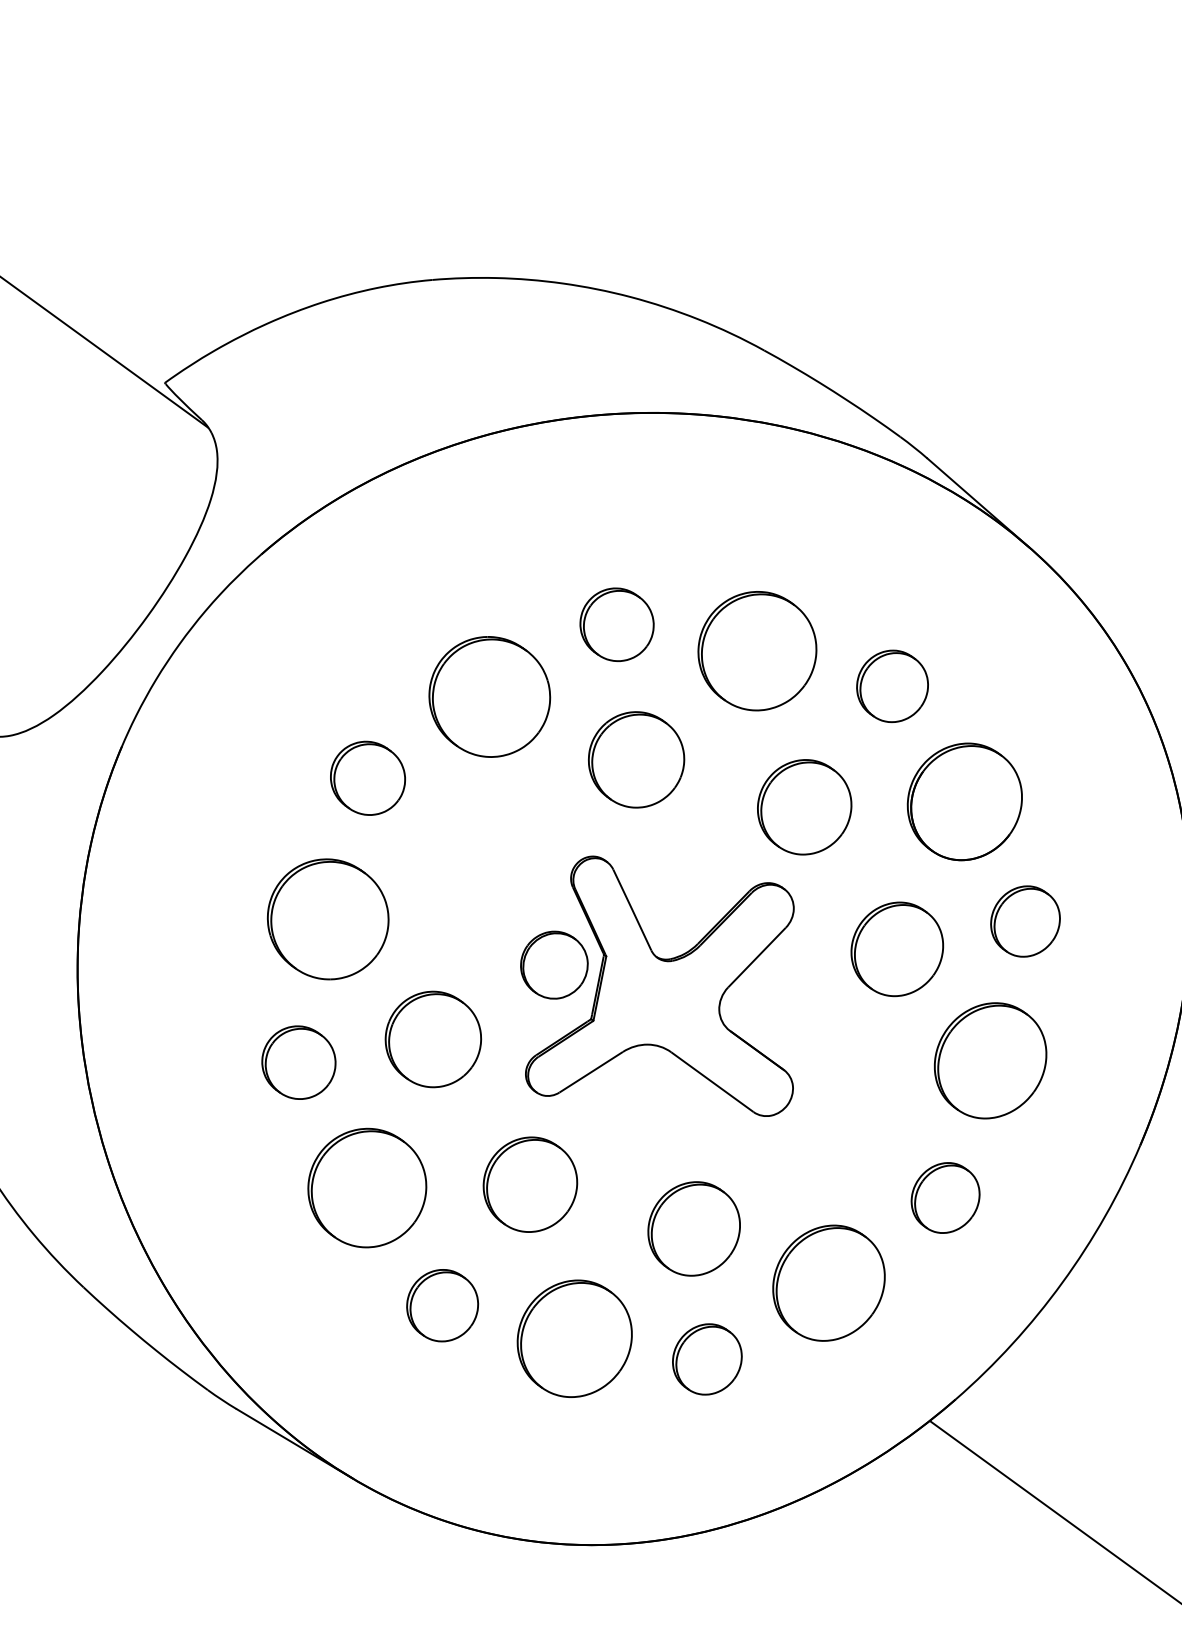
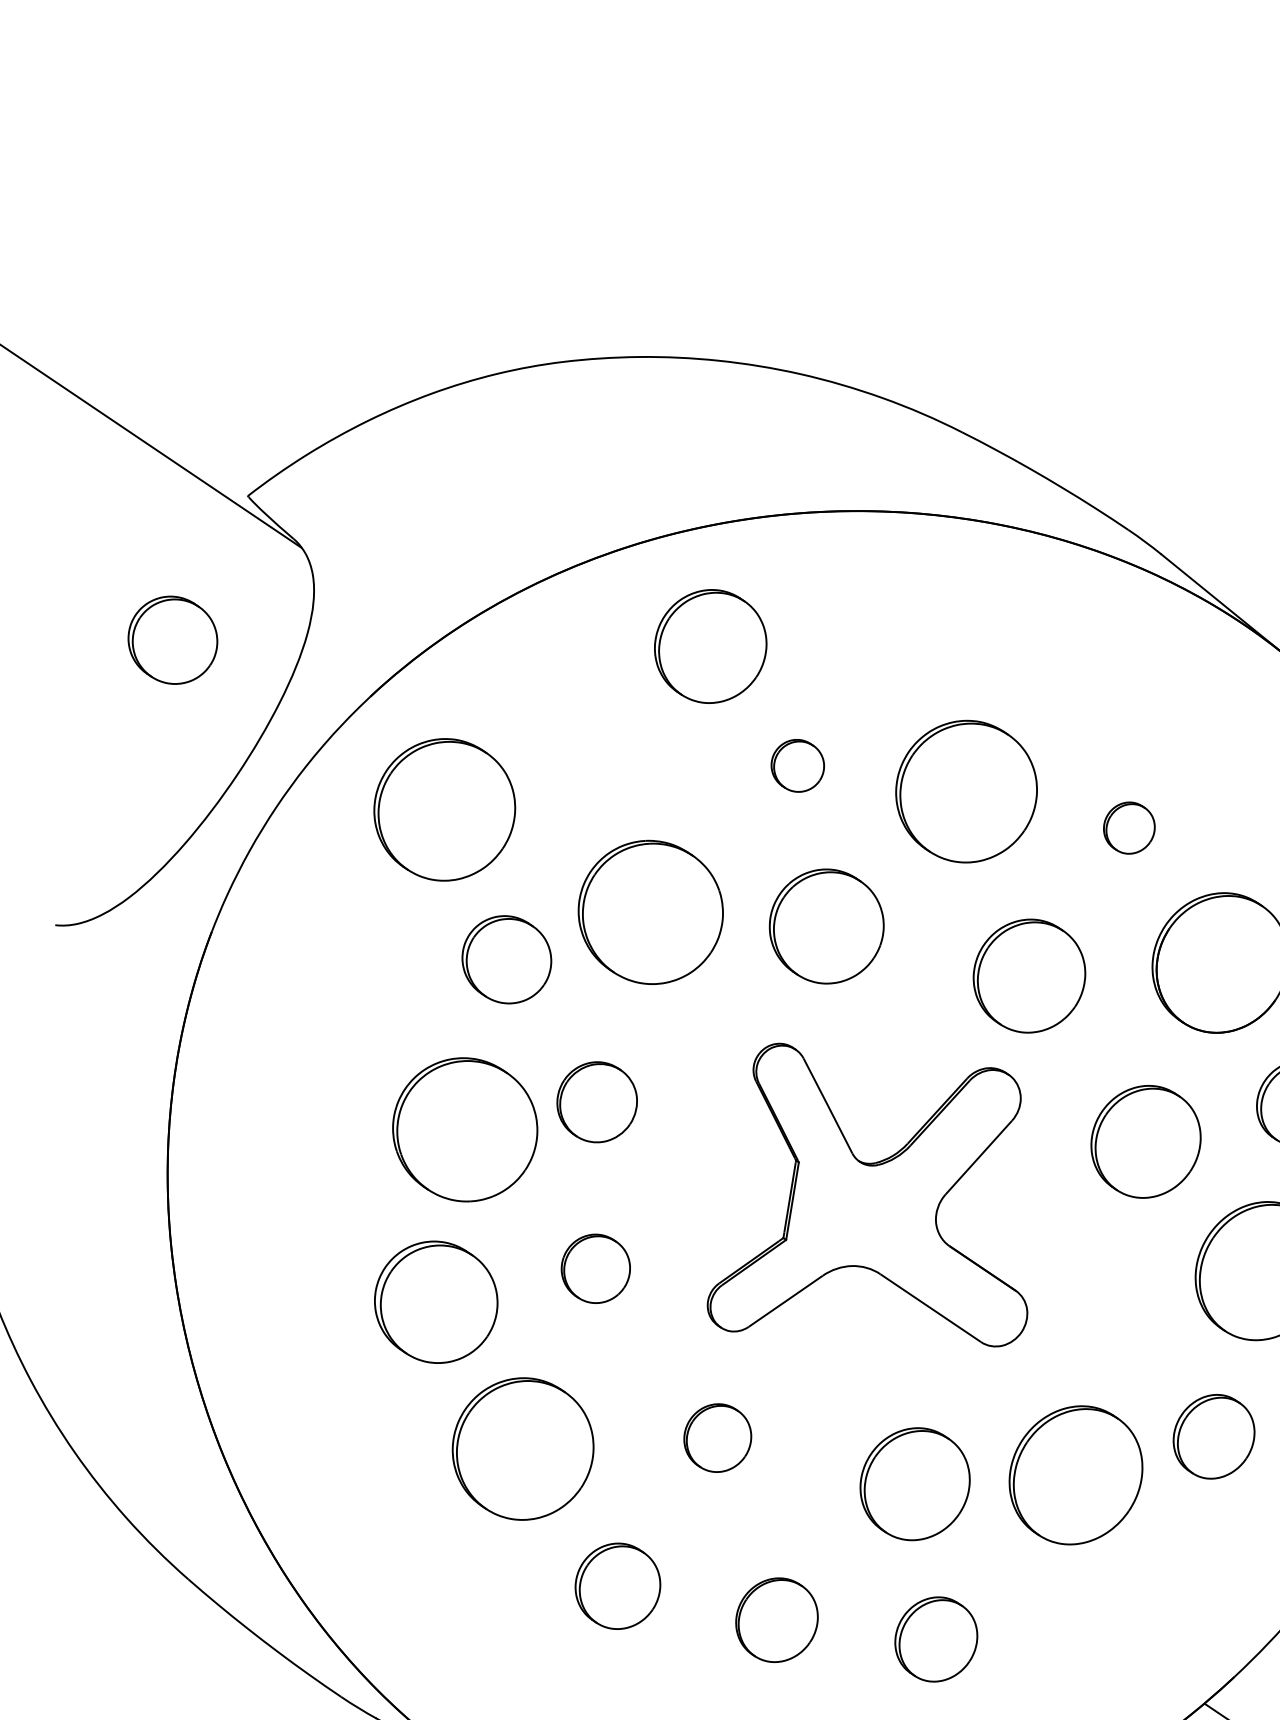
part: (97, 500) -> (172, 639), added
part: (547, 522) -> (710, 646), added
part: (616, 624) -> (797, 765), size x0.6
part: (320, 651) -> (444, 810), added
part: (892, 686) -> (1129, 828), size x0.6
part: (489, 696) -> (650, 911), moved
part: (554, 964) -> (597, 1101), moved
part: (433, 1039) -> (595, 1268), size x0.6
part: (298, 1062) -> (435, 1301), size x1.4
part: (530, 1184) -> (717, 1437), size x0.6
part: (828, 1282) -> (1075, 1474), moved
part: (574, 1338) -> (776, 1620), size x0.6

